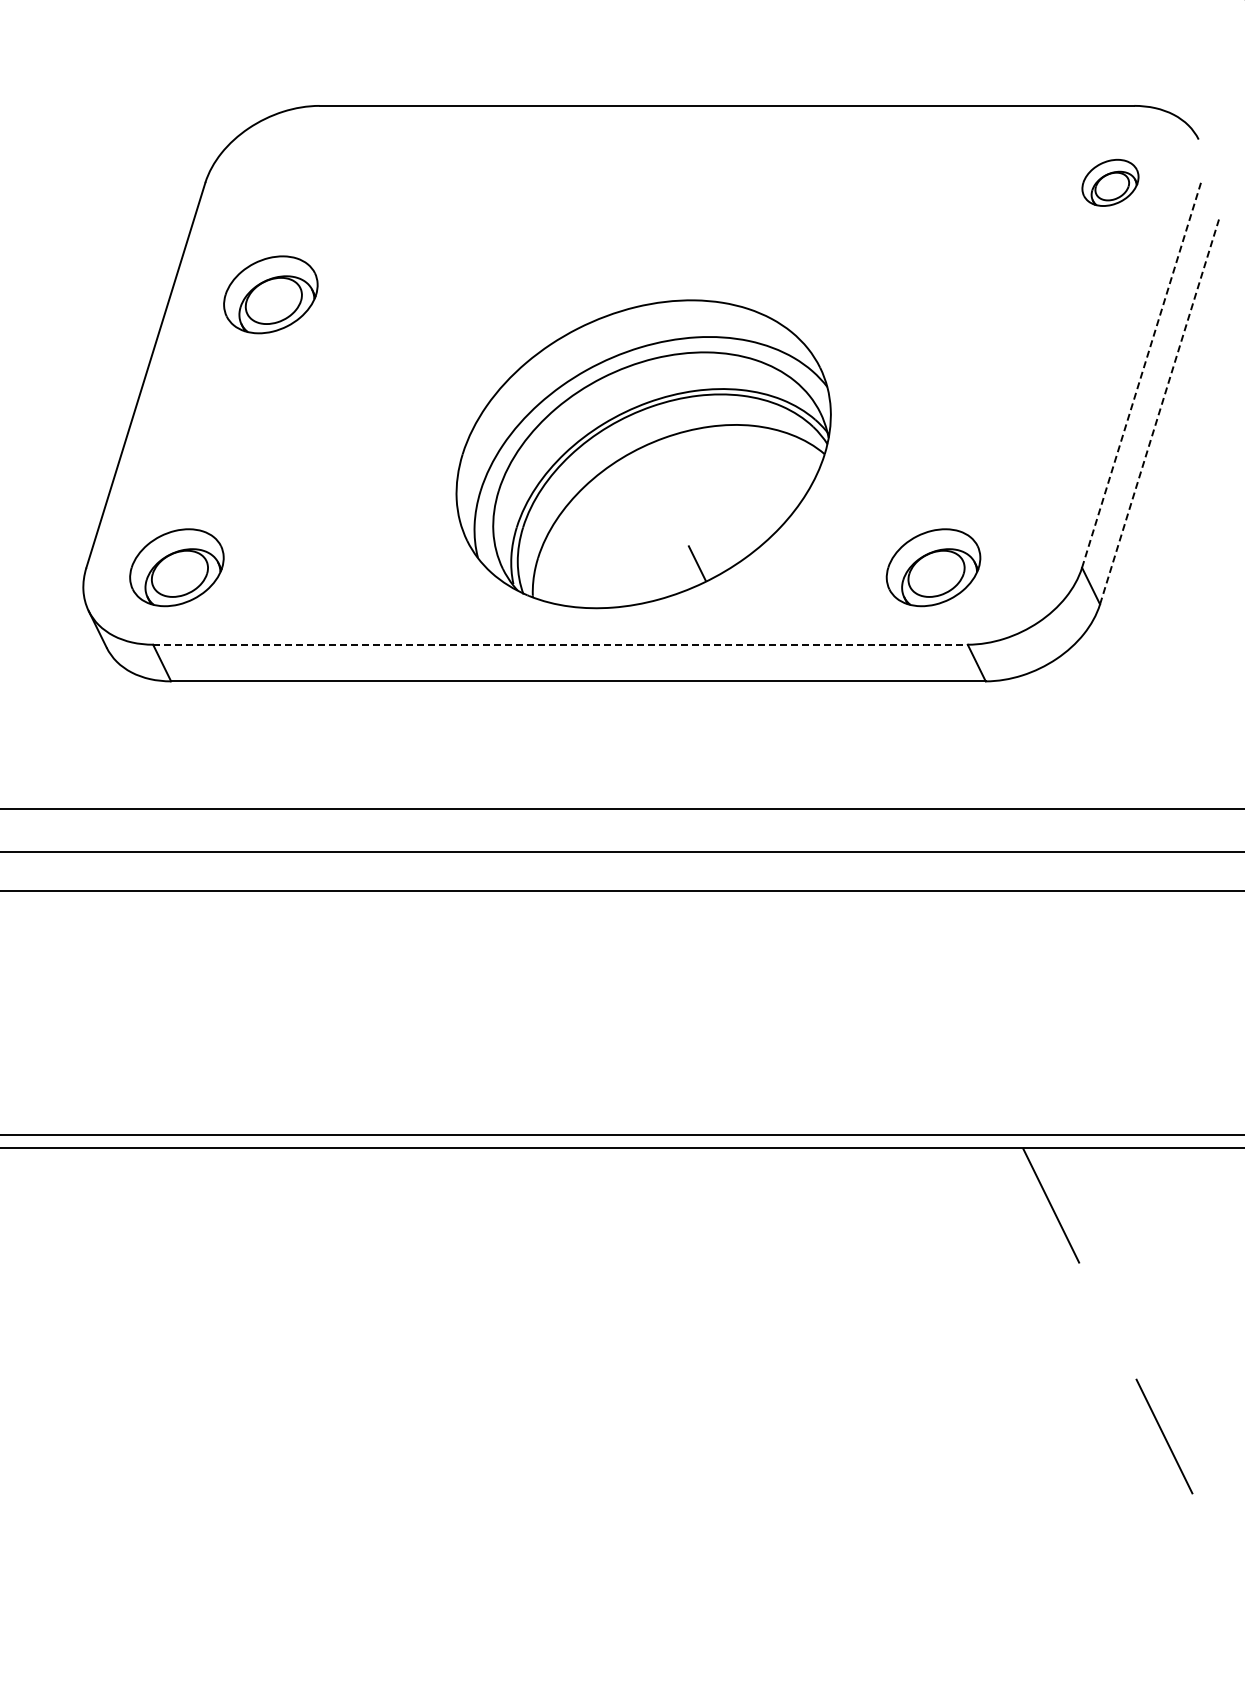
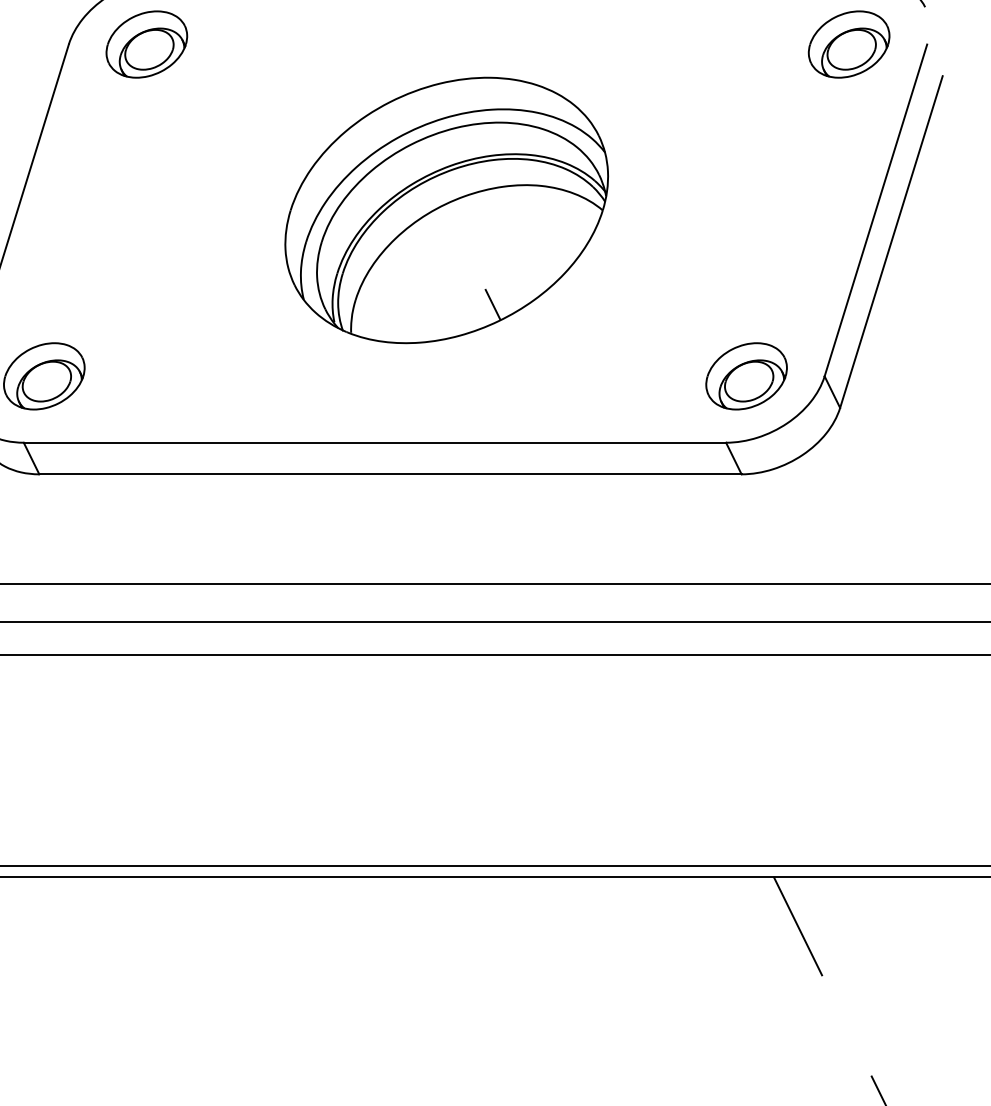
part: (1110, 182) -> (849, 44), size x1.67
part: (270, 294) -> (146, 44), moved
line: (1141, 374) -> (875, 209), dashed -> solid
line: (1159, 411) -> (891, 241), dashed -> solid
part: (643, 454) -> (446, 210), moved
part: (933, 567) -> (746, 376), moved
line: (560, 644) -> (375, 442), dashed -> solid

